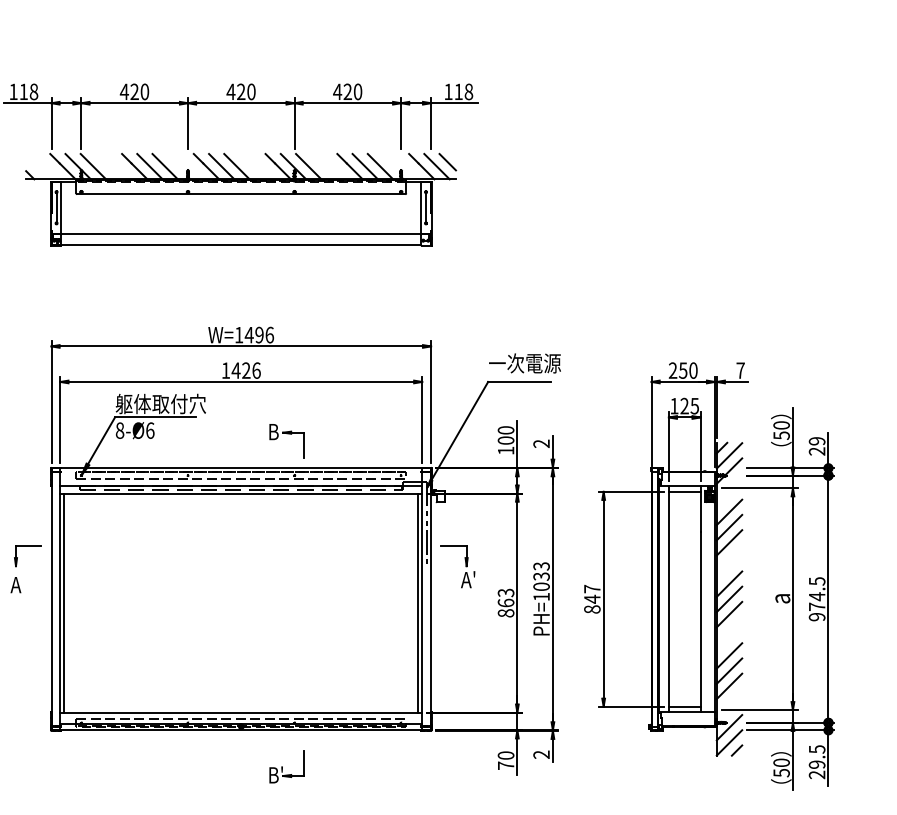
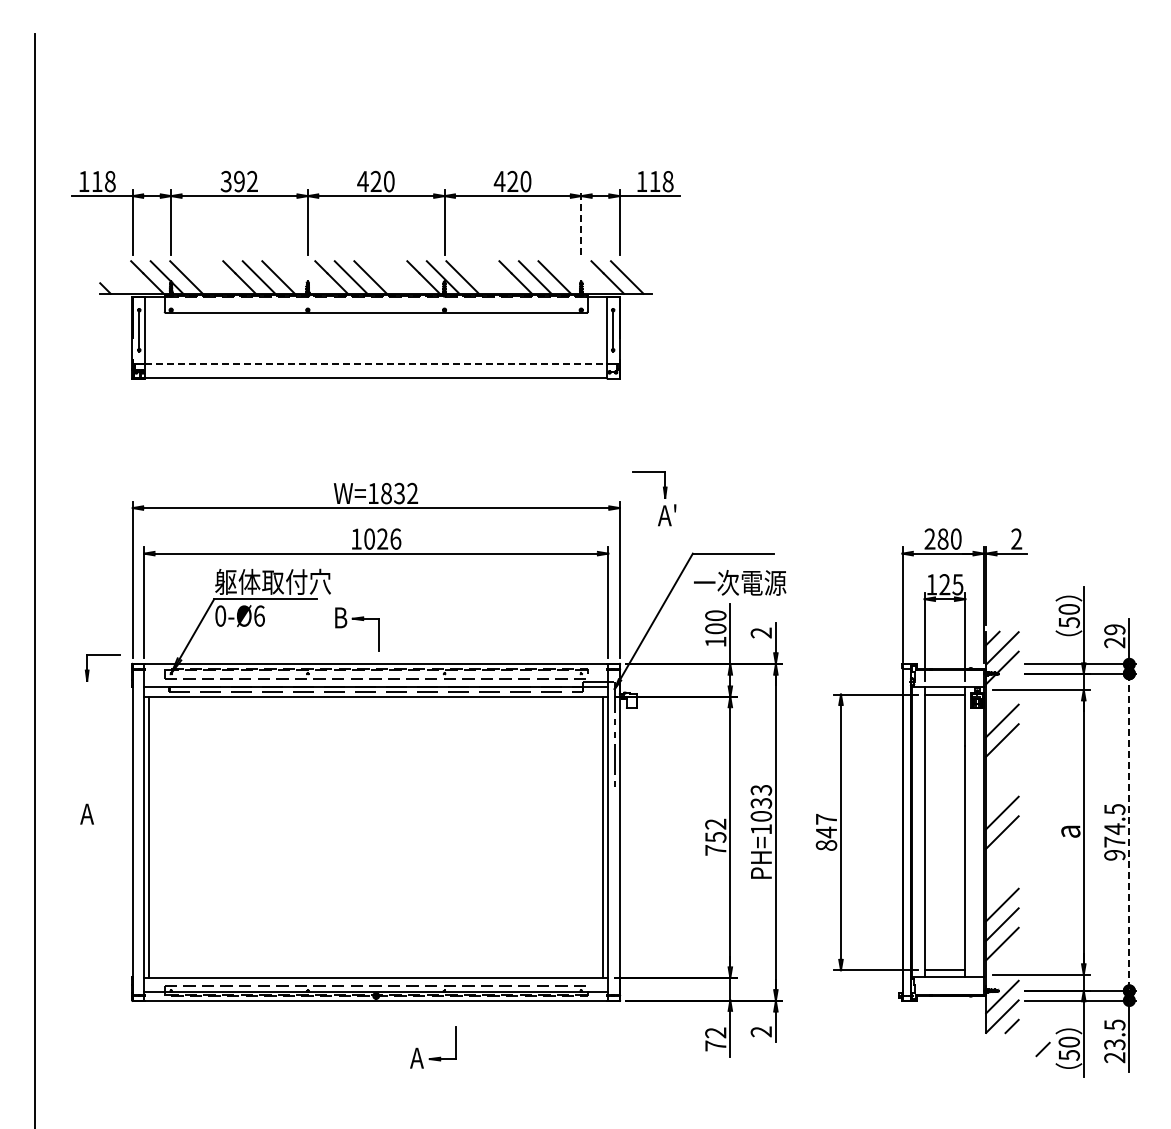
text: (133, 91) -> (238, 181), 420 -> 392
line: (401, 123) -> (581, 222), solid -> dashed
line: (447, 162) -> (640, 271), removed
line: (241, 233) -> (376, 363), solid -> dashed
text: (259, 335) -> (399, 493), W=1496 -> W=1832
text: (525, 363) -> (740, 582), moved
text: (236, 370) -> (369, 538), 1426 -> 1026
text: (682, 370) -> (942, 538), 250 -> 280
text: (740, 370) -> (1016, 538), 7 -> 2
text: (119, 430) -> (220, 616), 8-Ø6 -> 0-Ø6
part: (286, 434) -> (357, 620), moved
line: (729, 542) -> (1002, 759), removed
part: (27, 546) -> (102, 655), moved
part: (465, 563) -> (663, 494), moved
line: (828, 599) -> (1129, 832), solid -> dashed
text: (505, 602) -> (715, 836), 863 -> 752
line: (729, 614) -> (1002, 851), removed
text: (505, 755) -> (715, 1032), 70 -> 72
text: (816, 764) -> (1114, 1044), 29.5 -> 23.5
line: (760, 768) -> (1042, 1049), added
text: (275, 774) -> (419, 1057), B' -> A

